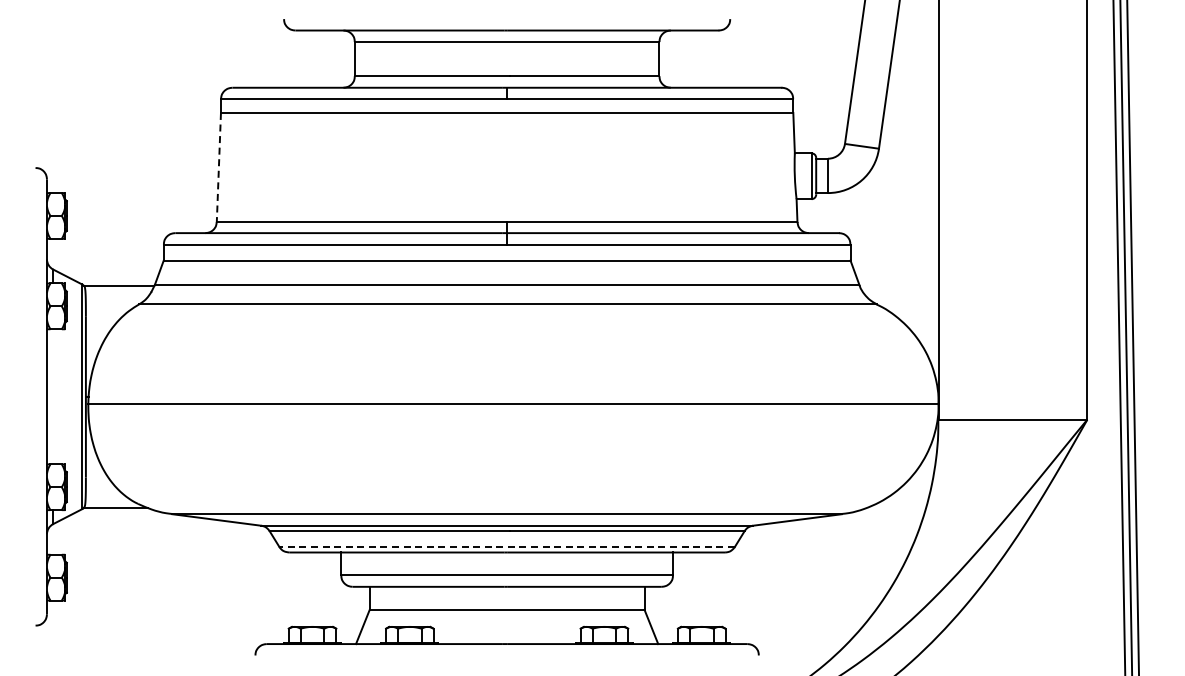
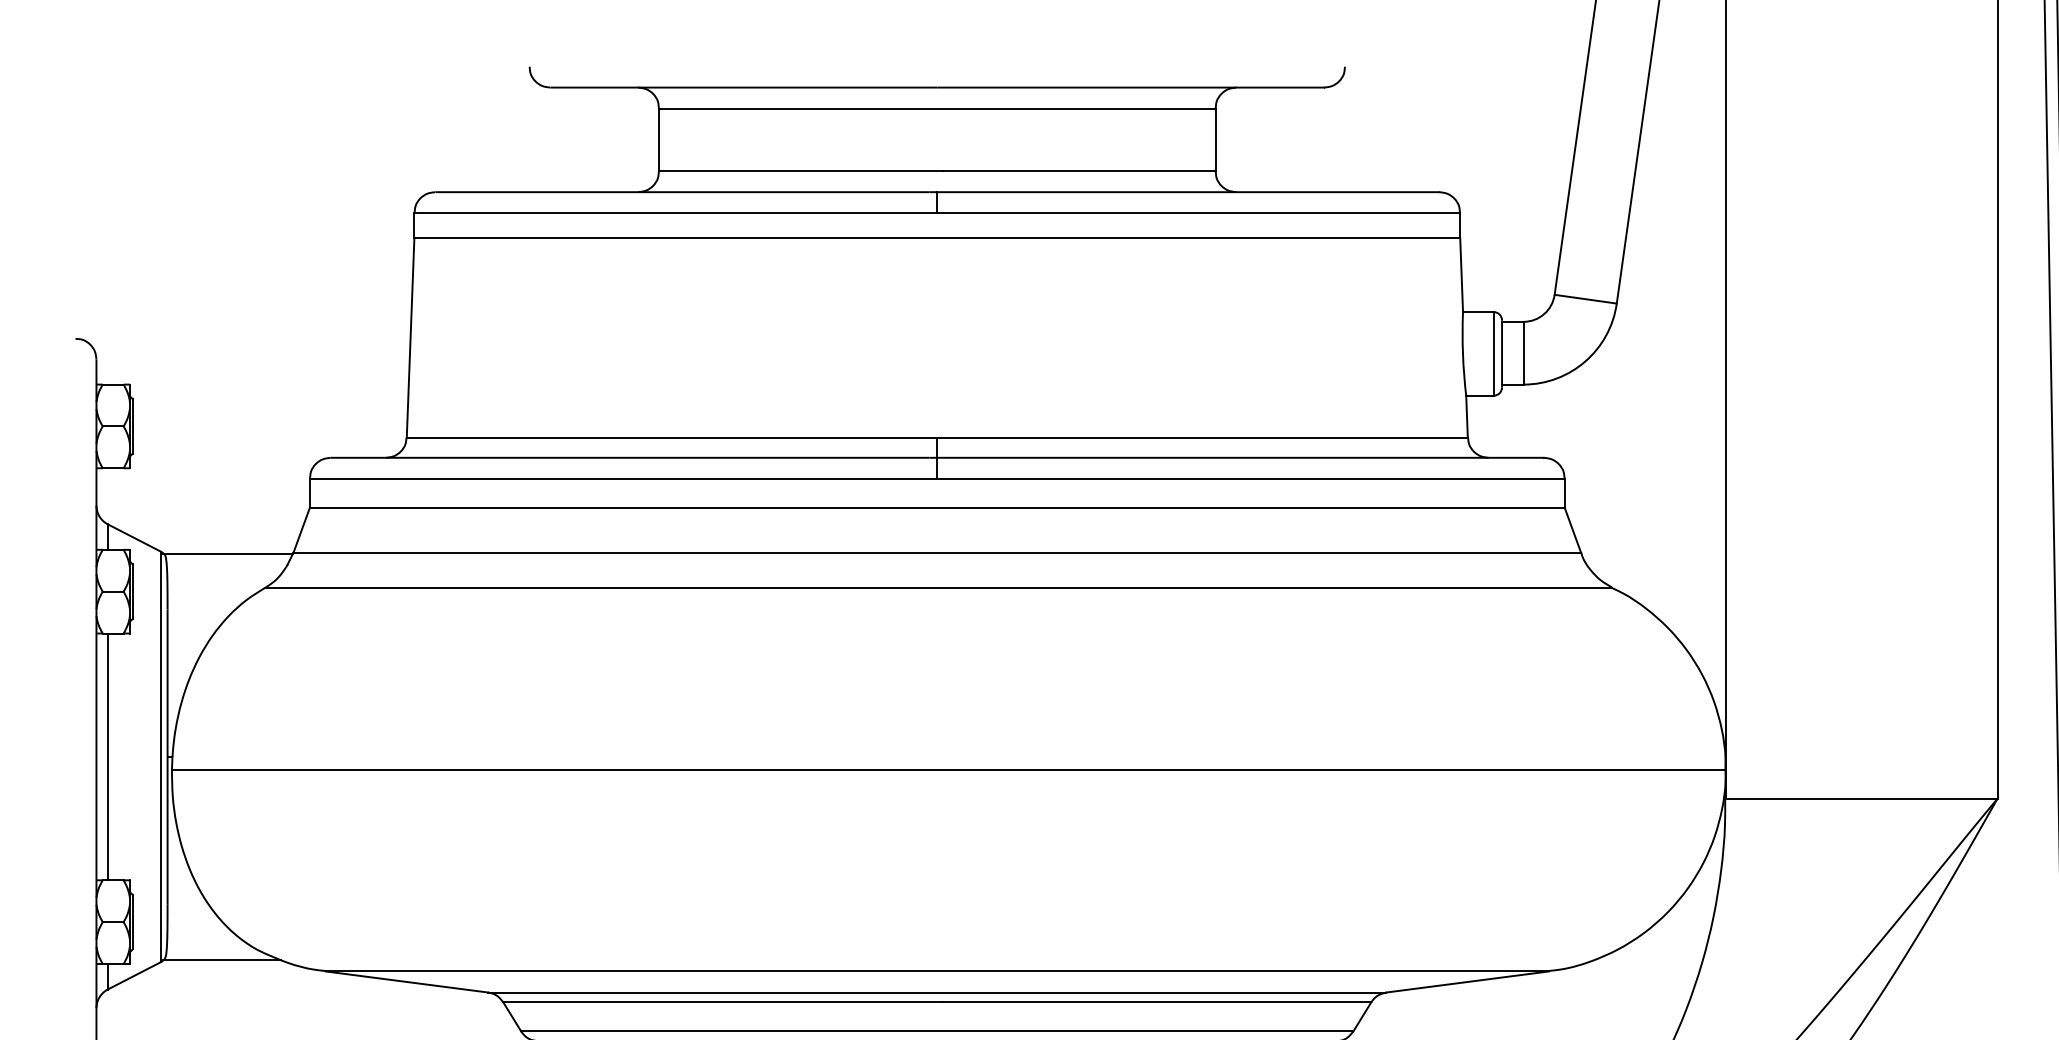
line: (218, 167) -> (409, 337), dashed -> solid
line: (53, 396) -> (108, 756), added
line: (507, 547) -> (937, 1032), dashed -> solid

